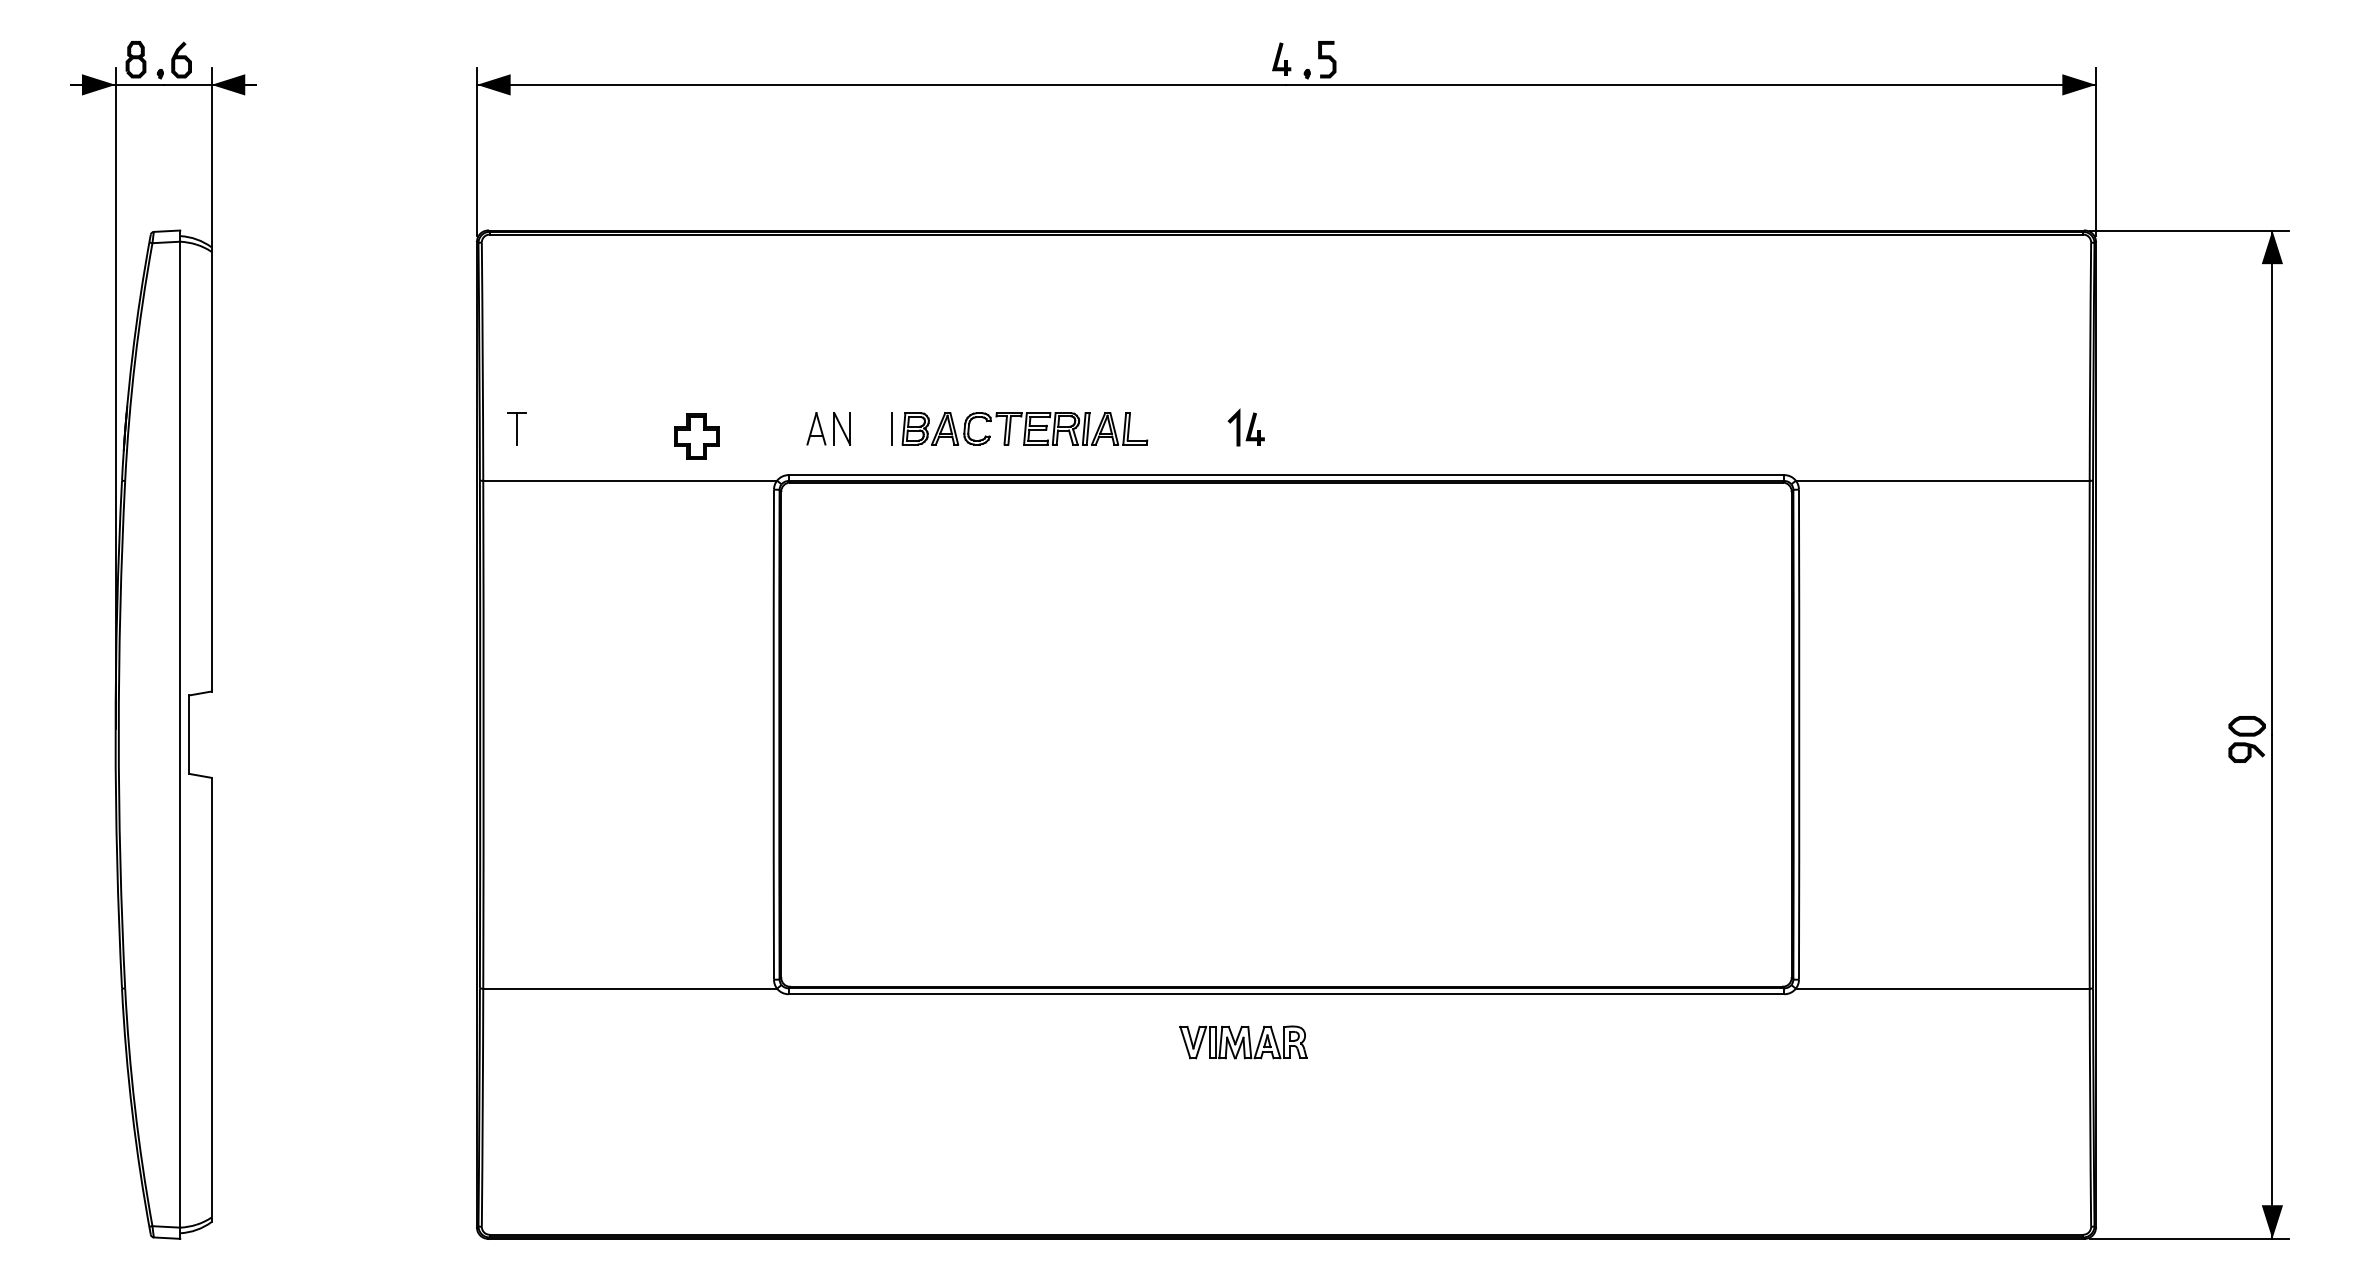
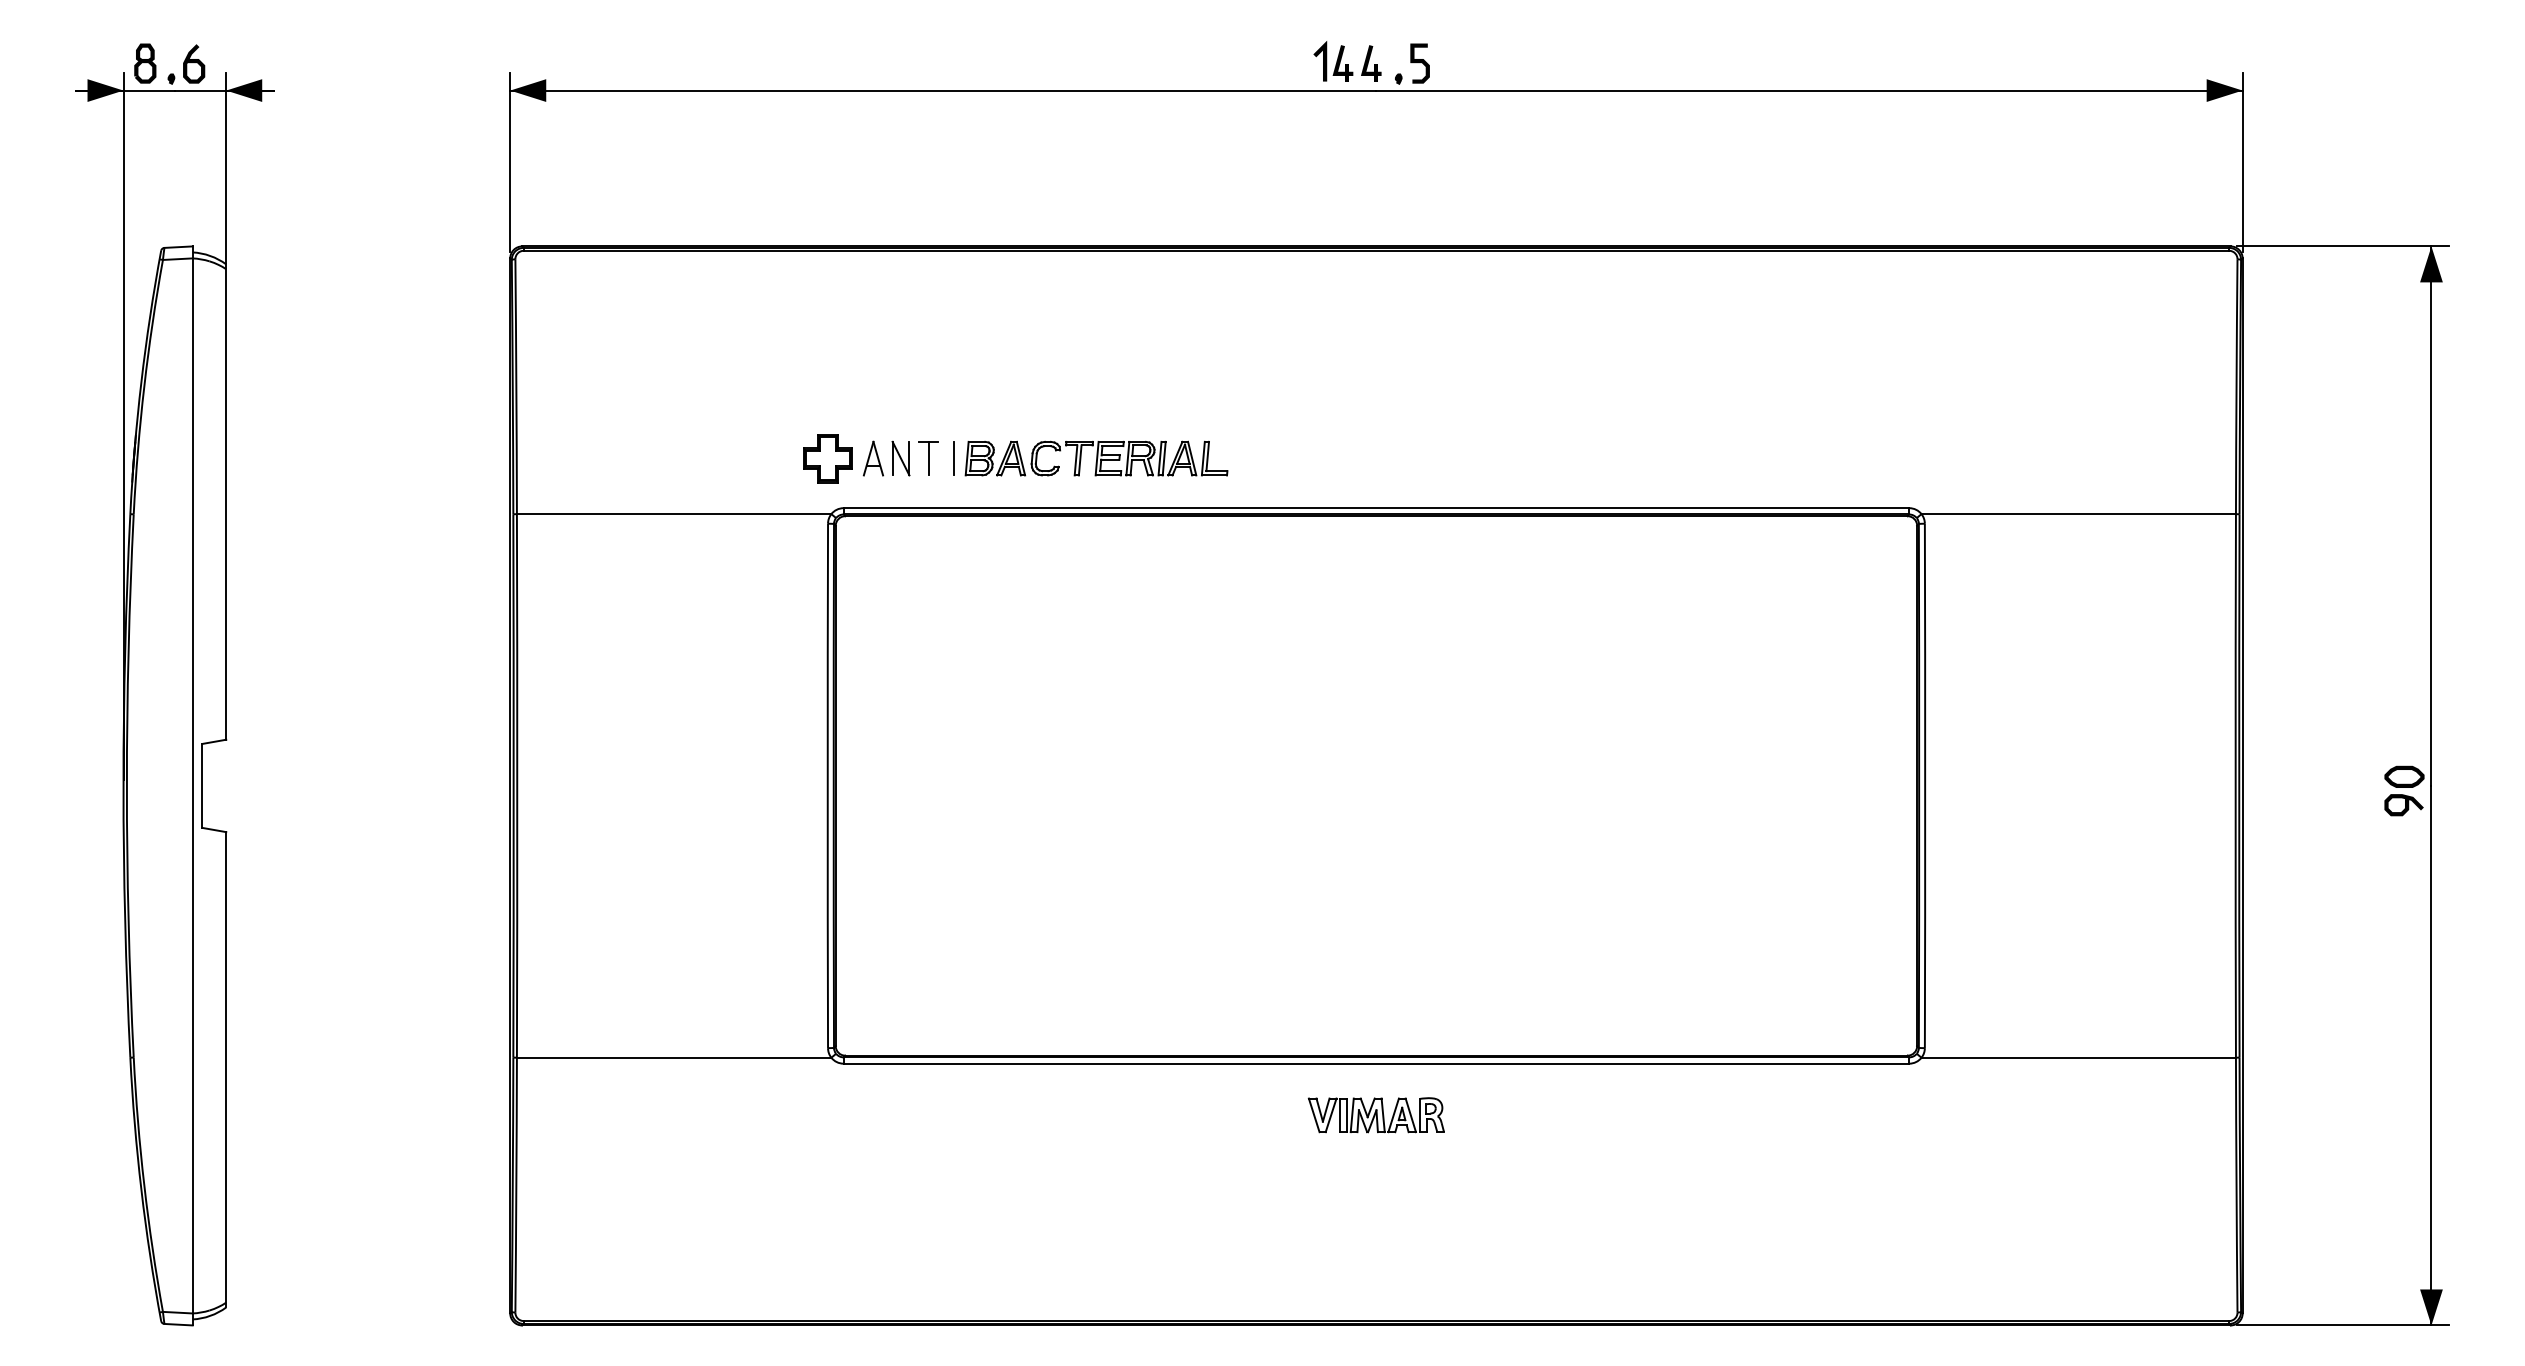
part: (1245, 427) -> (1332, 61), moved
part: (516, 428) -> (928, 458), moved
part: (696, 436) -> (827, 458), moved
part: (1243, 1042) -> (1376, 1115), moved

